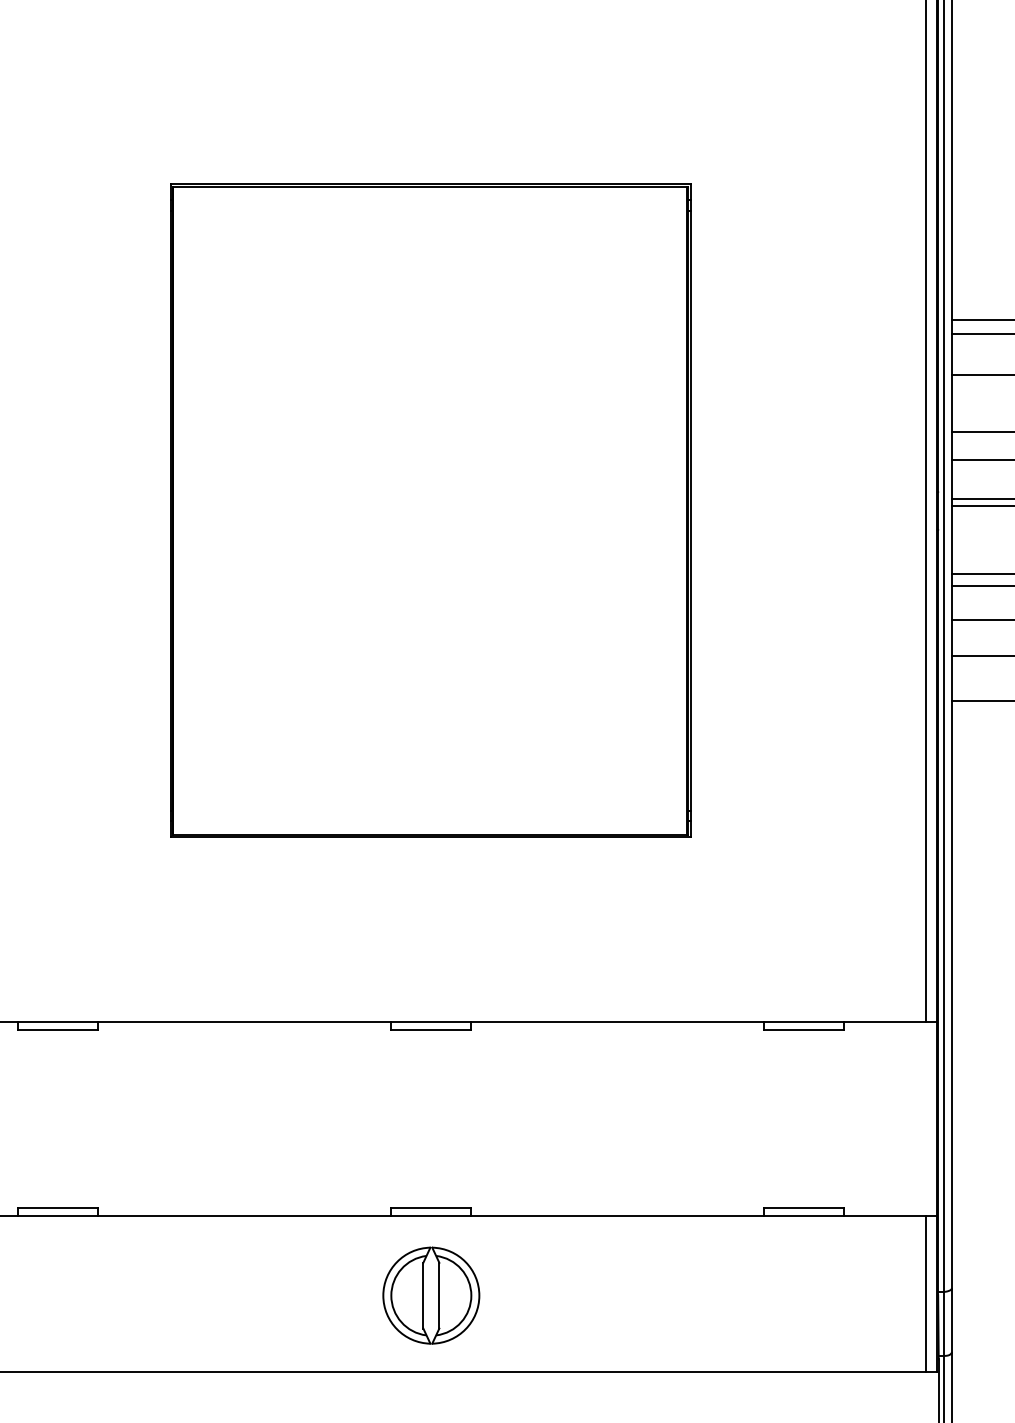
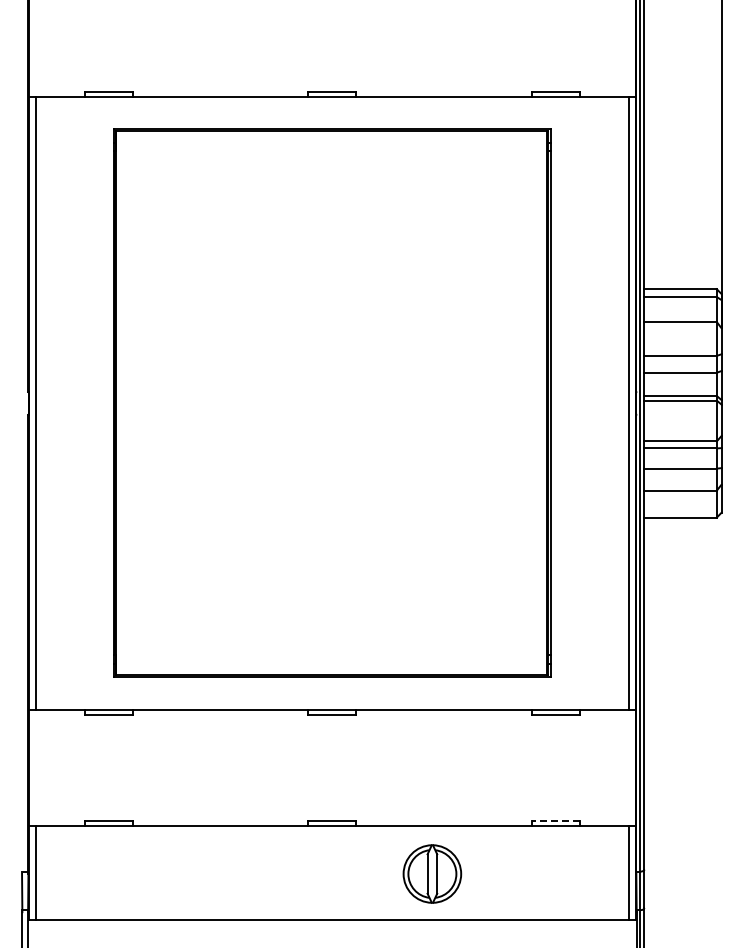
part: (429, 509) -> (331, 402), size x1.4
line: (805, 1208) -> (556, 821), solid -> dashed
part: (431, 1294) -> (432, 873), moved

